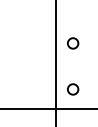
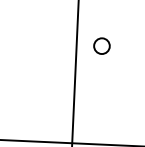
circle: (73, 89) -> (99, 114), removed

